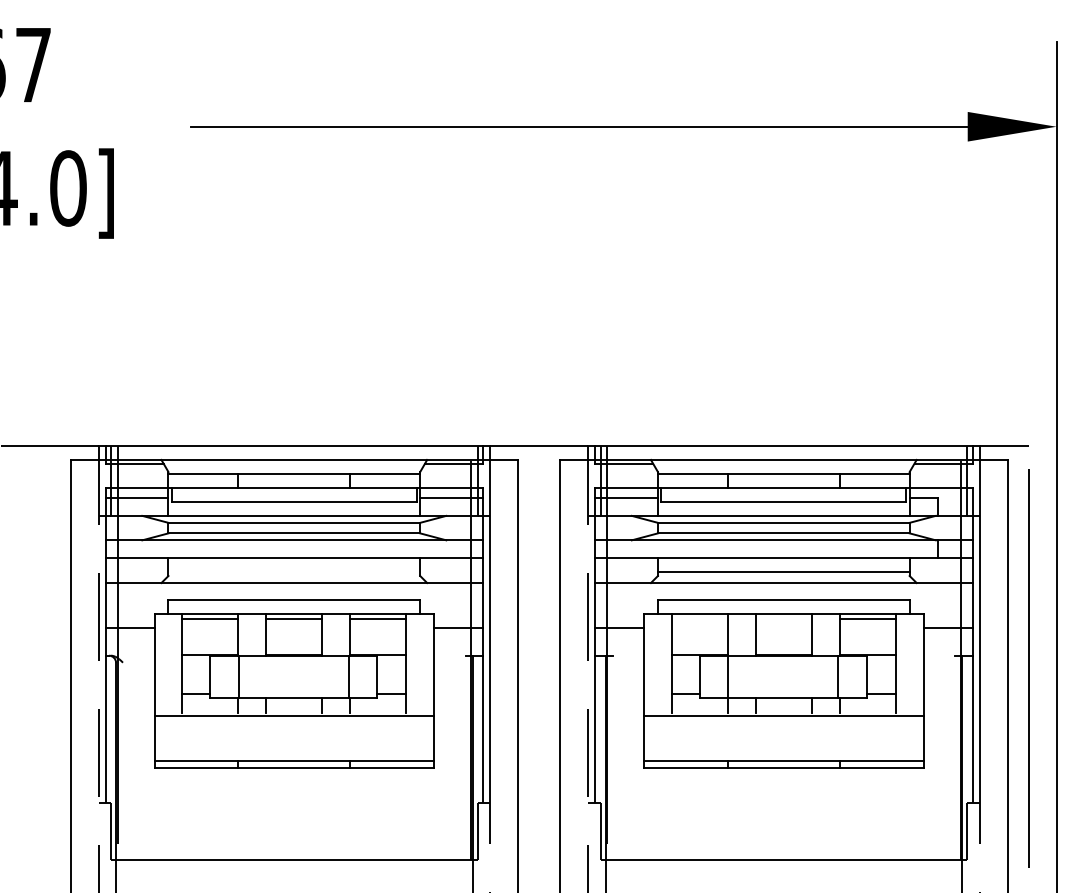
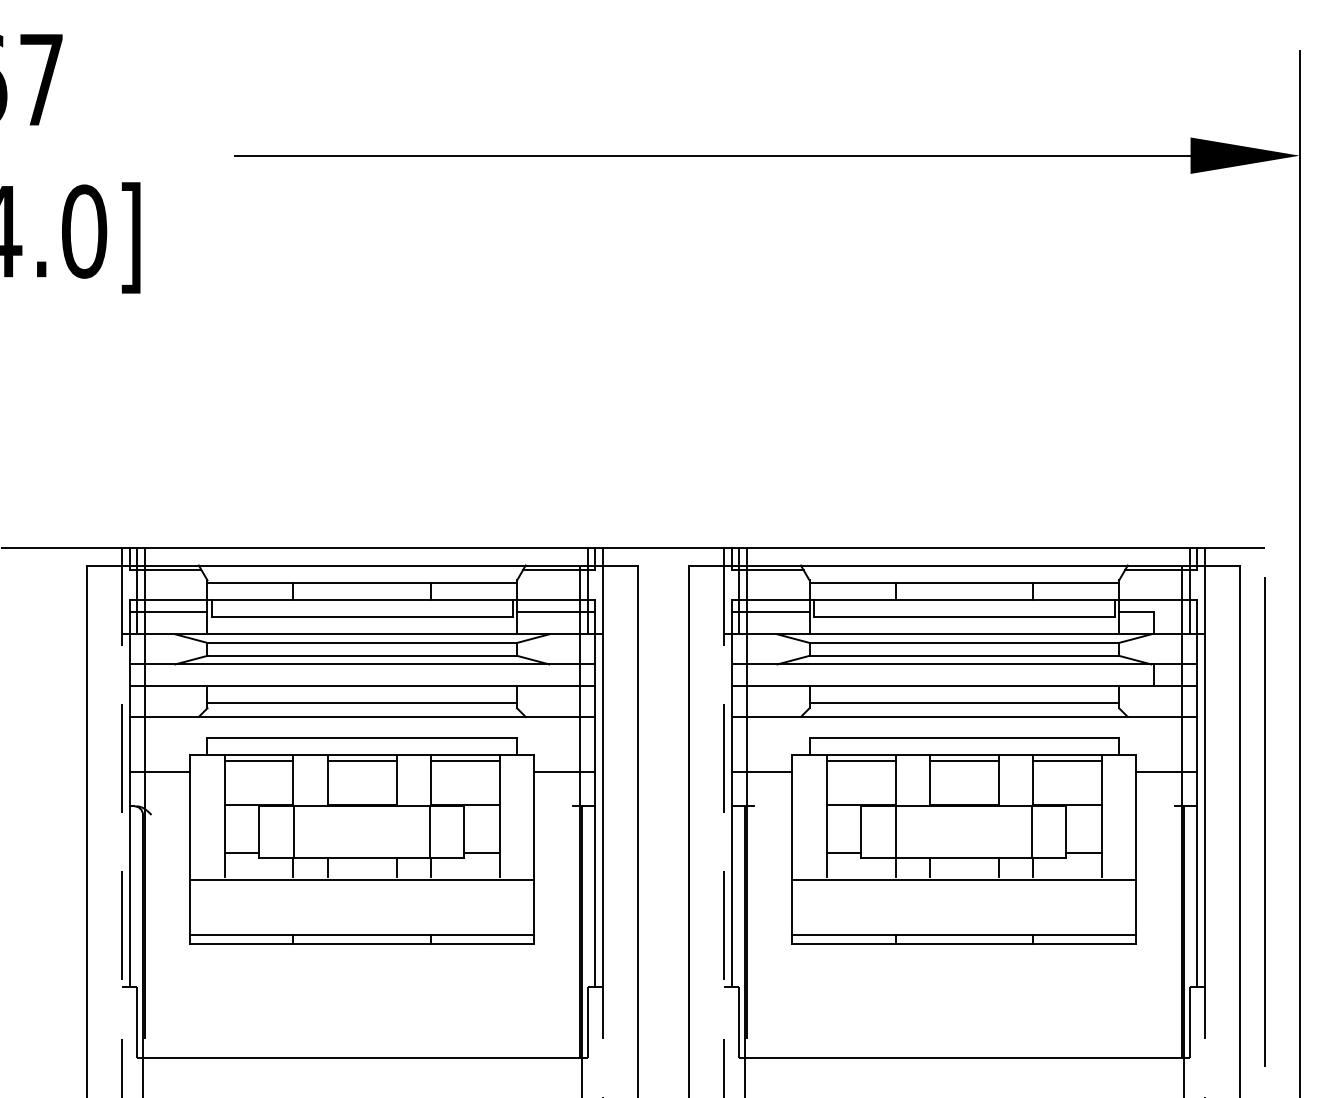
line: (294, 572) -> (362, 703), added
line: (699, 619) -> (860, 761), added
line: (783, 619) -> (963, 761), added

